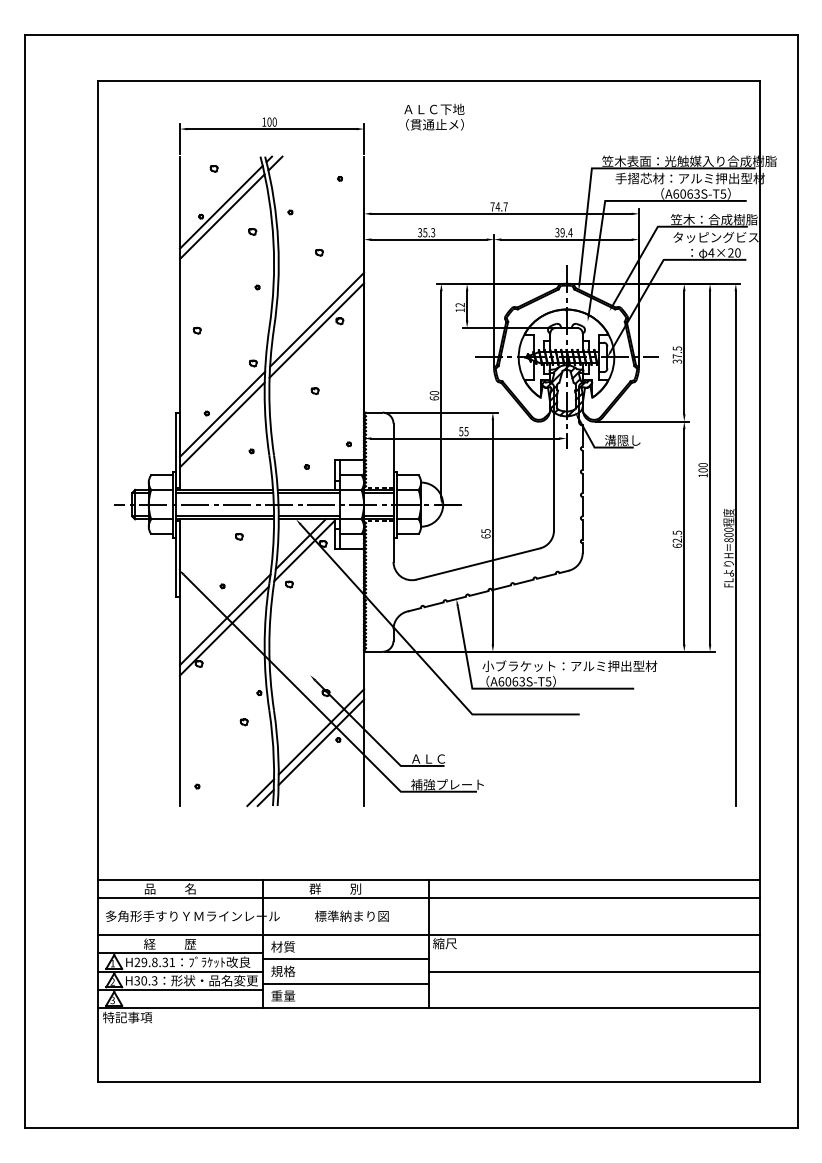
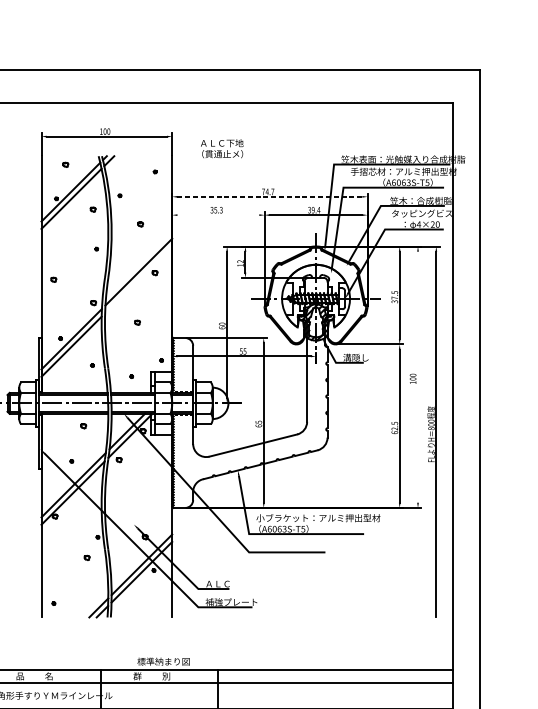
text: (434, 116) -> (222, 148), moved
line: (502, 213) -> (270, 196), solid -> dashed
line: (428, 239) -> (218, 215), removed
line: (316, 330) -> (138, 279), removed
line: (710, 467) -> (418, 376), removed
text: (351, 915) -> (163, 661), moved

